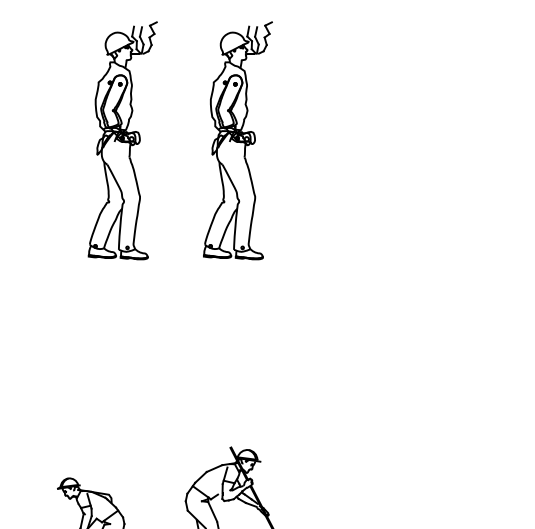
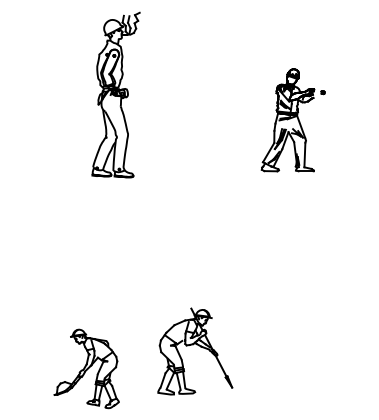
part: (237, 139) -> (195, 94), removed
part: (376, 177) -> (292, 120), added

